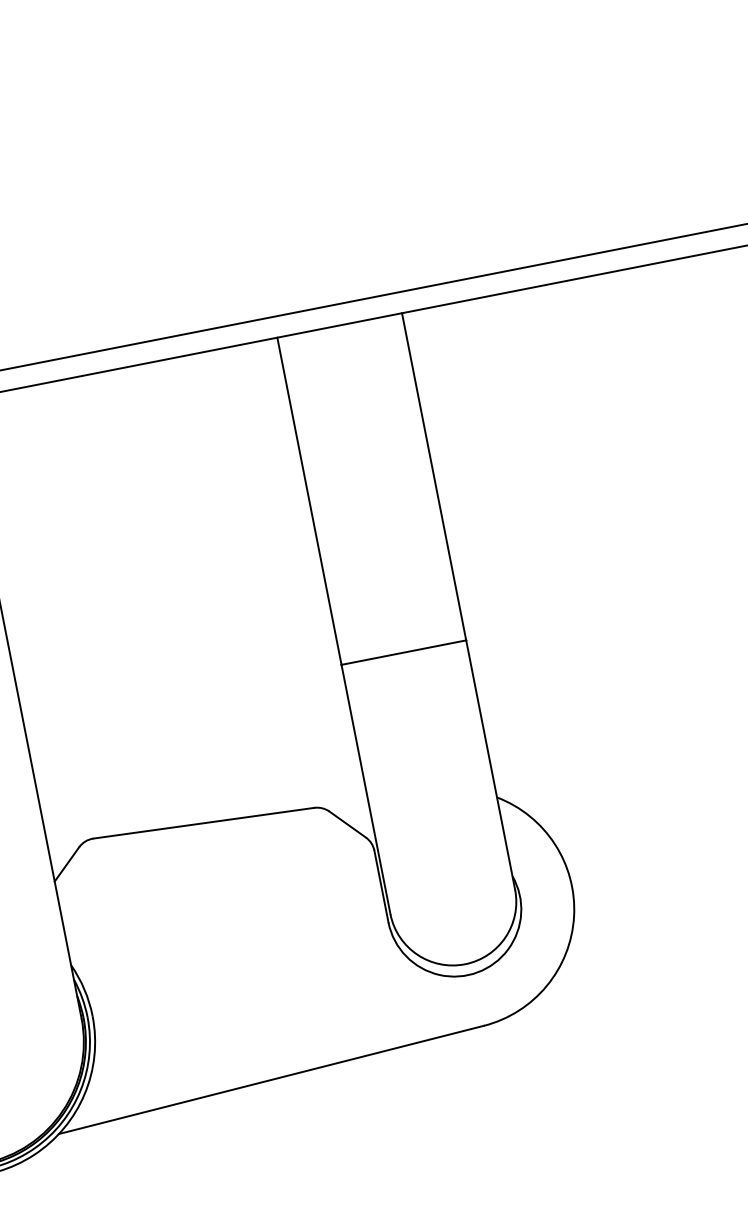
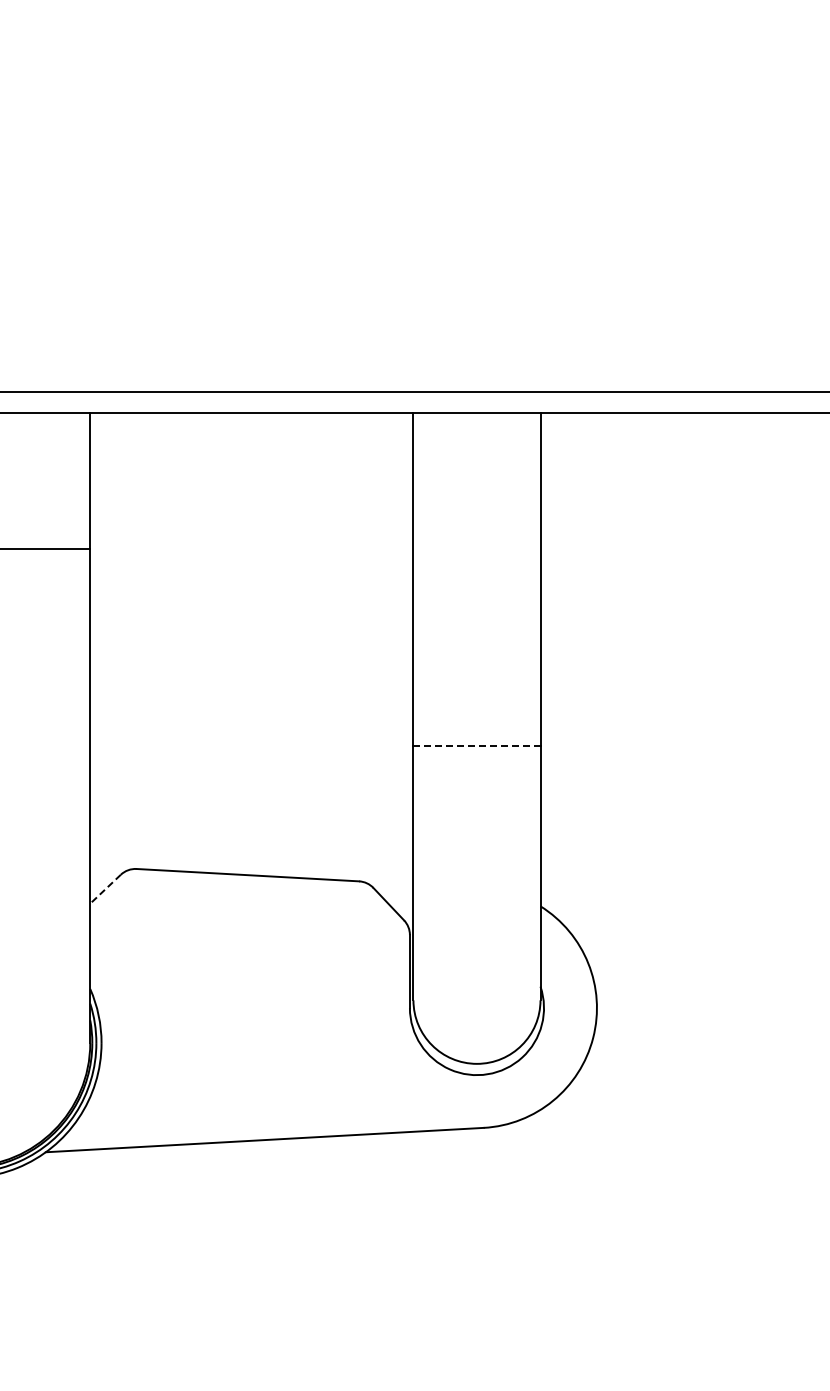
line: (403, 652) -> (476, 746), solid -> dashed
line: (66, 864) -> (105, 889), solid -> dashed

